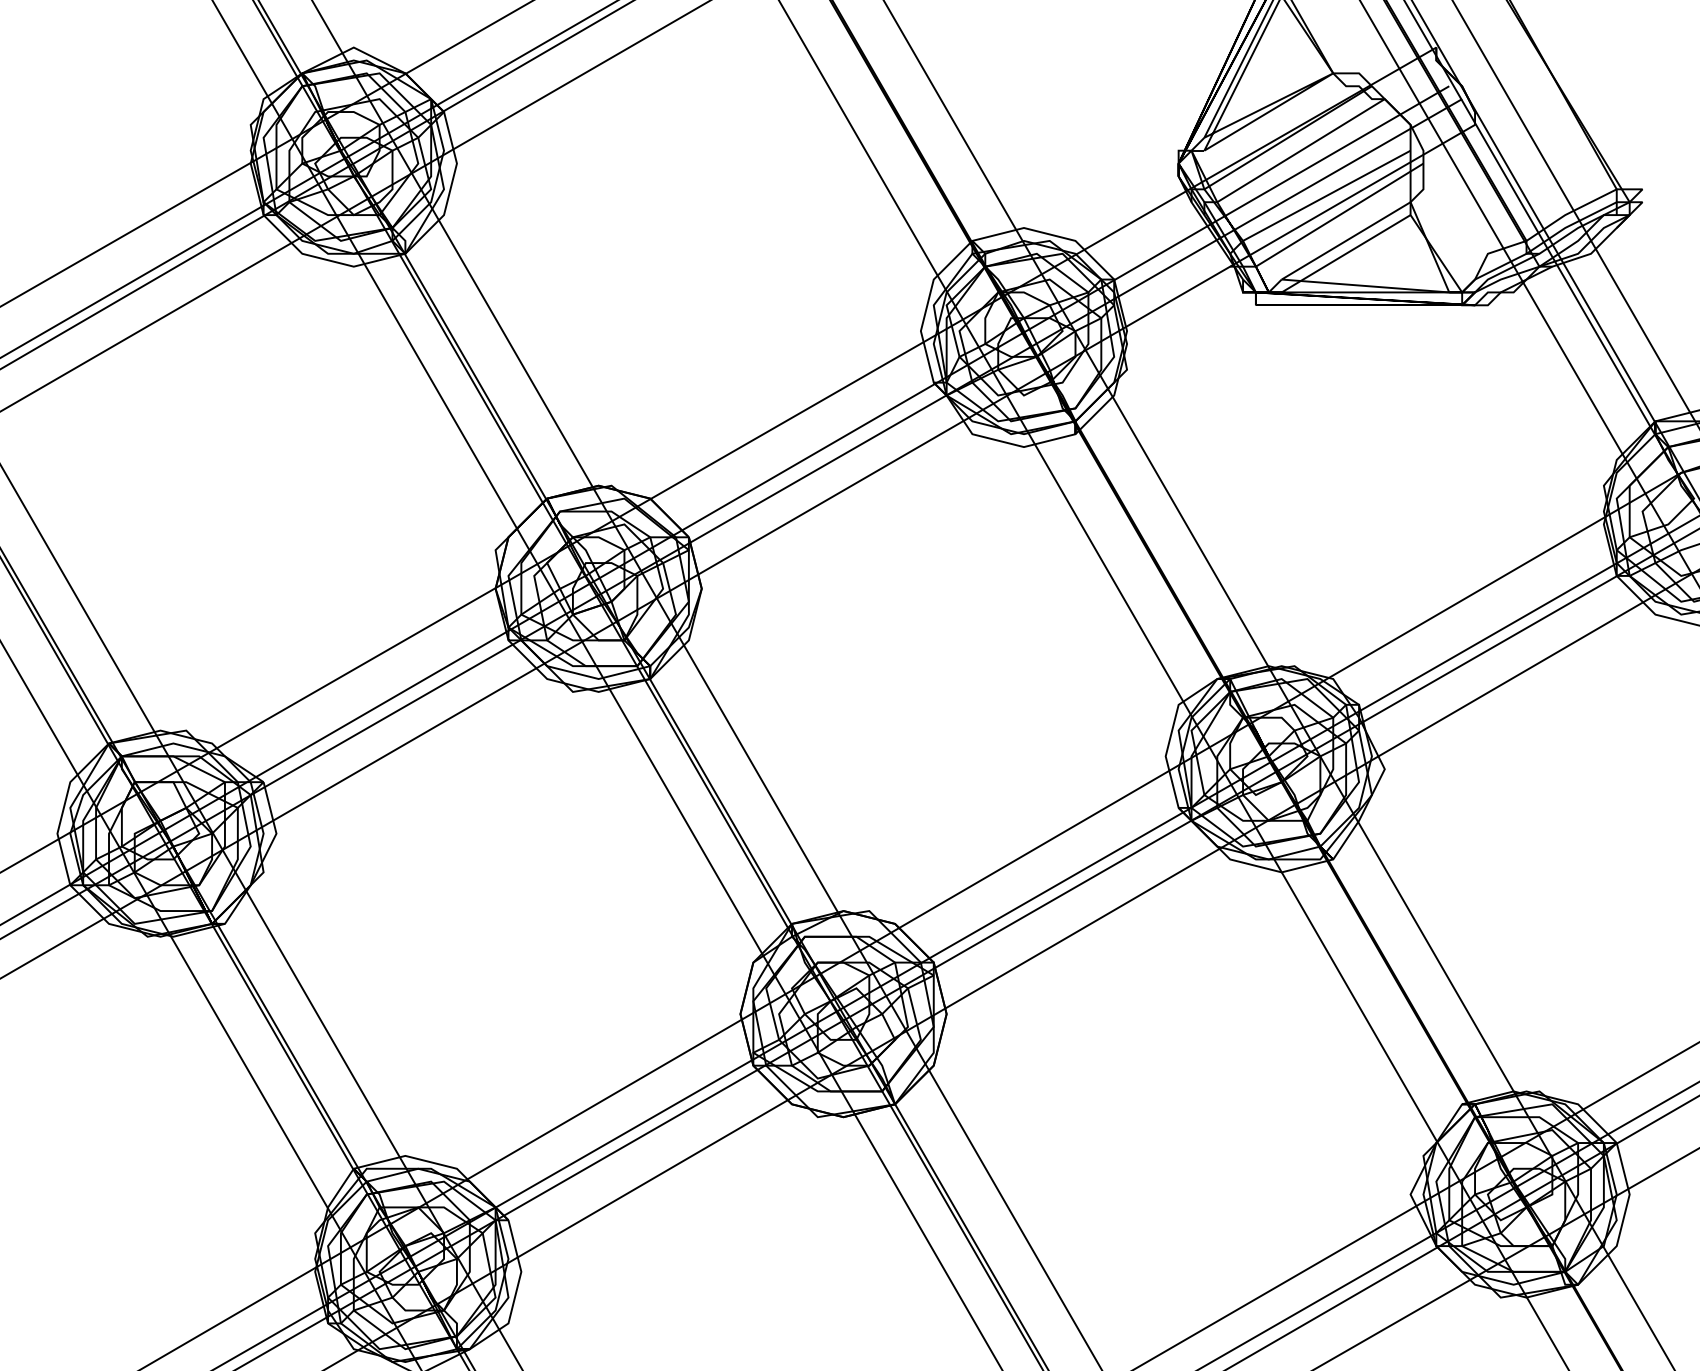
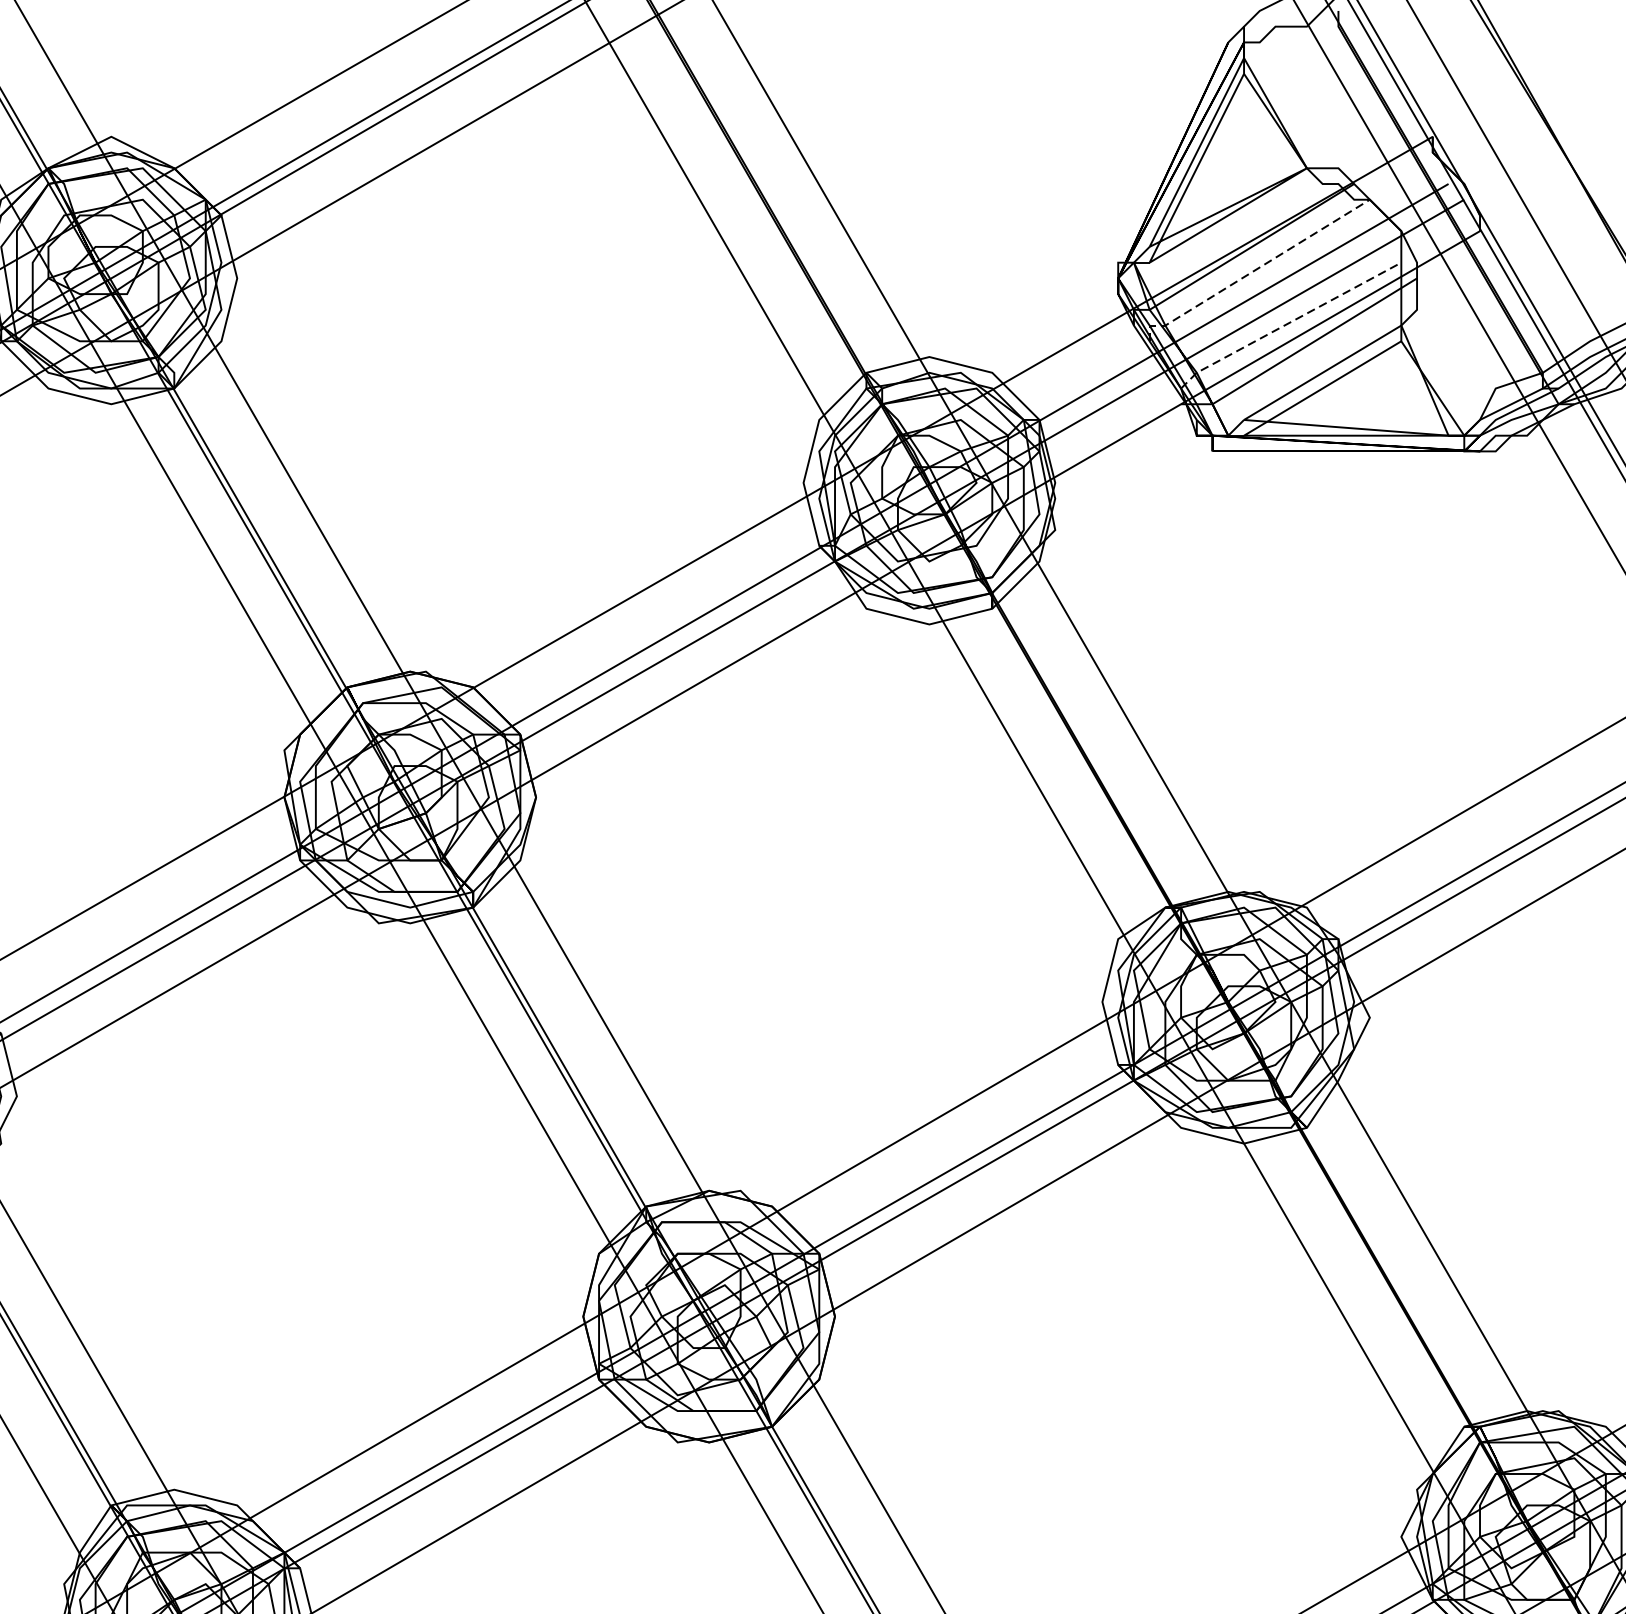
line: (1289, 157) -> (1253, 270), solid -> dashed
line: (1318, 200) -> (1288, 323), solid -> dashed

